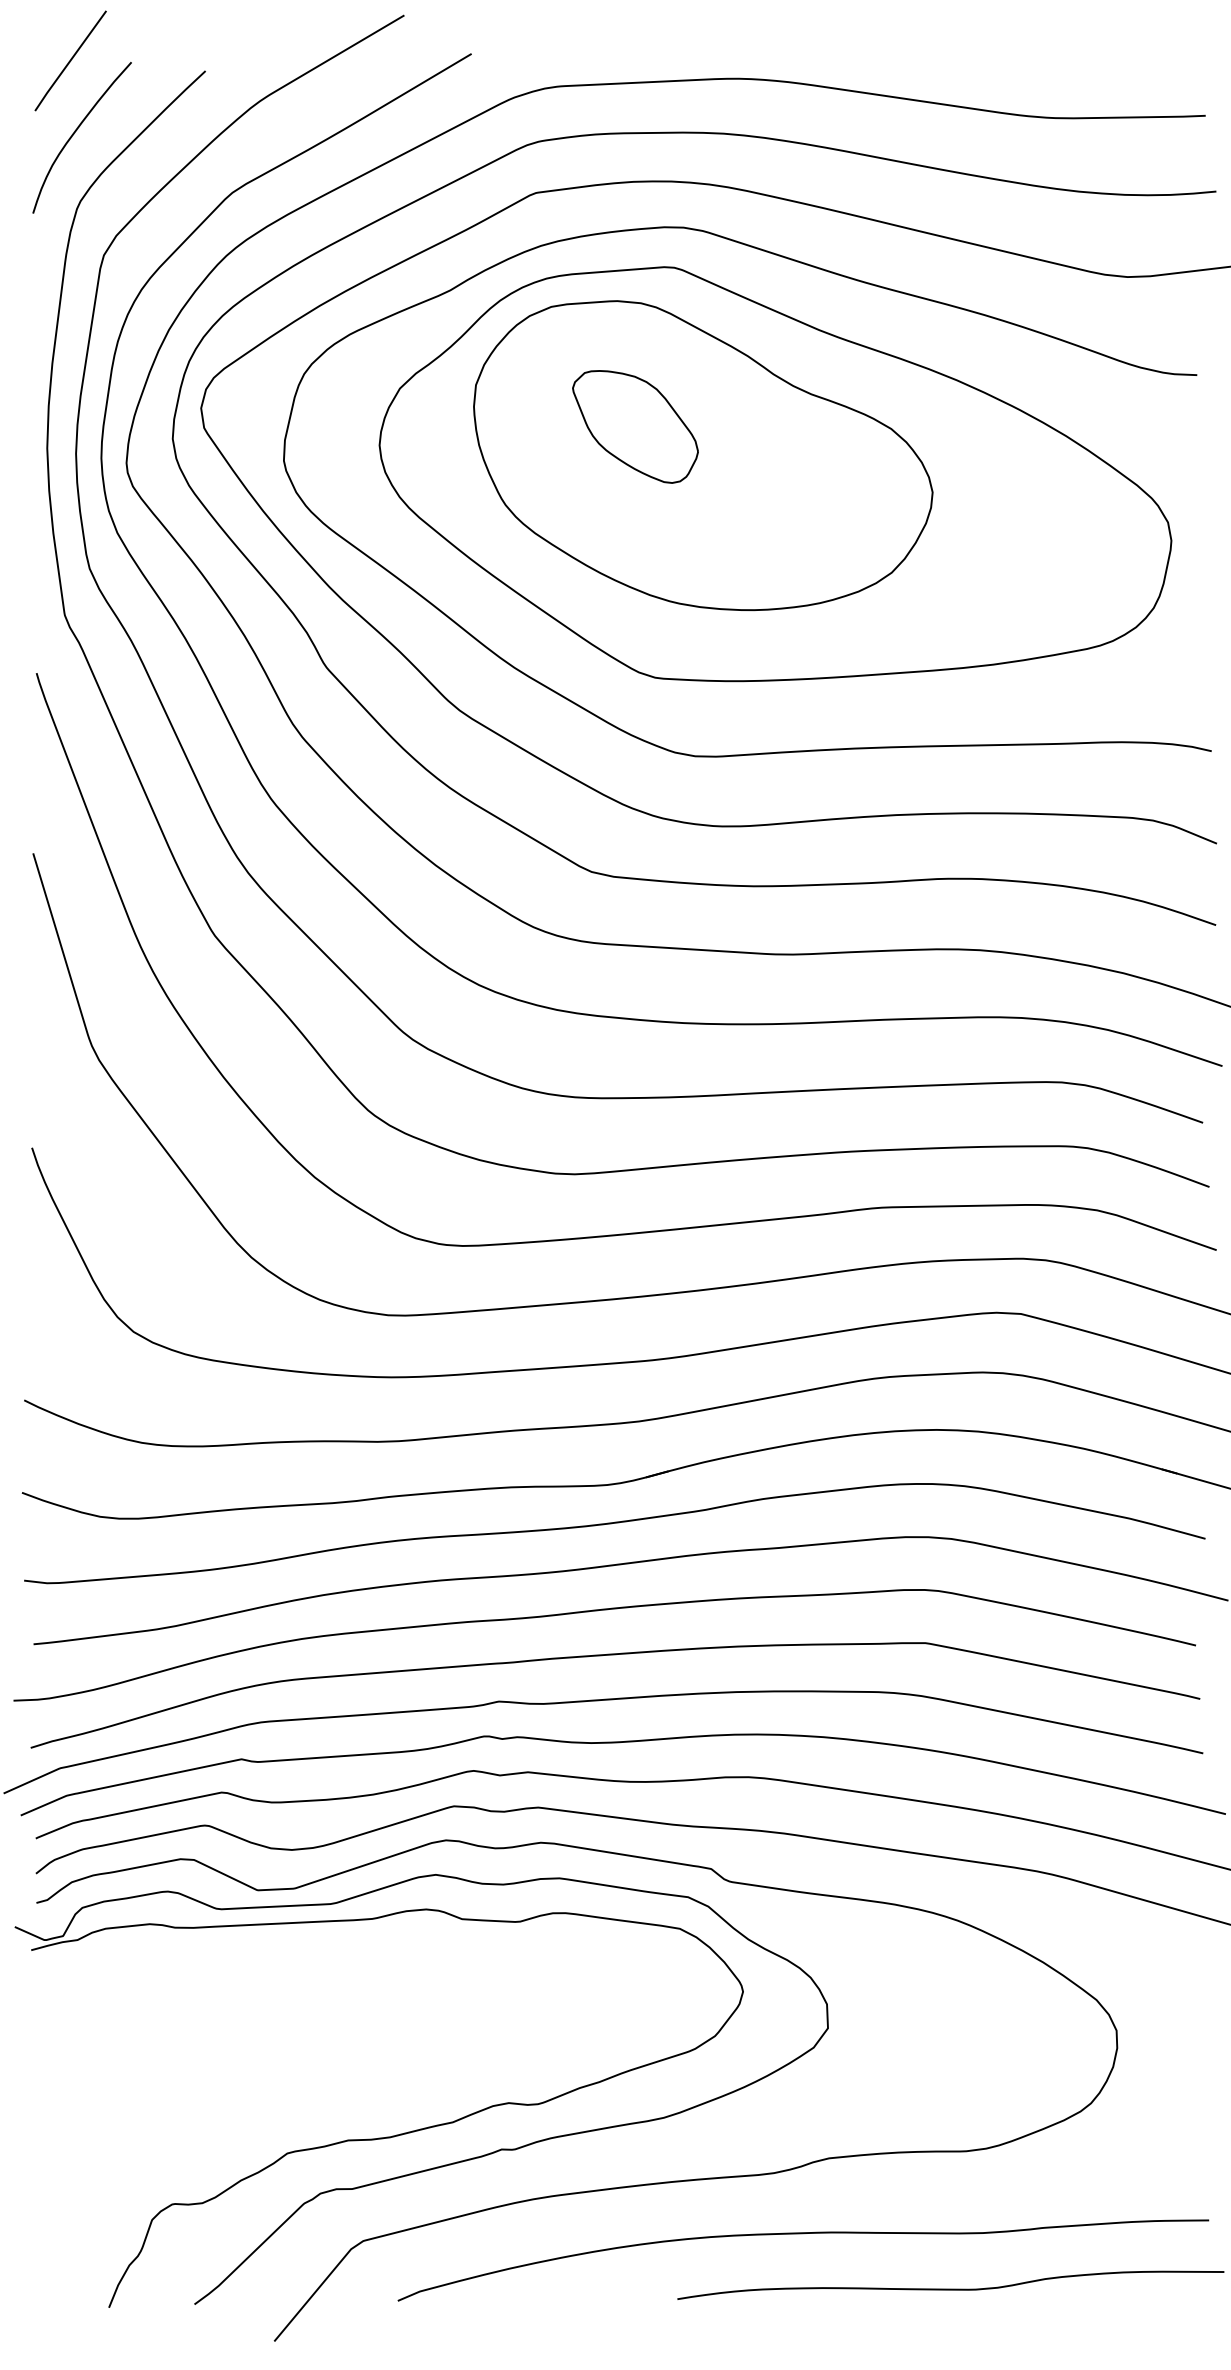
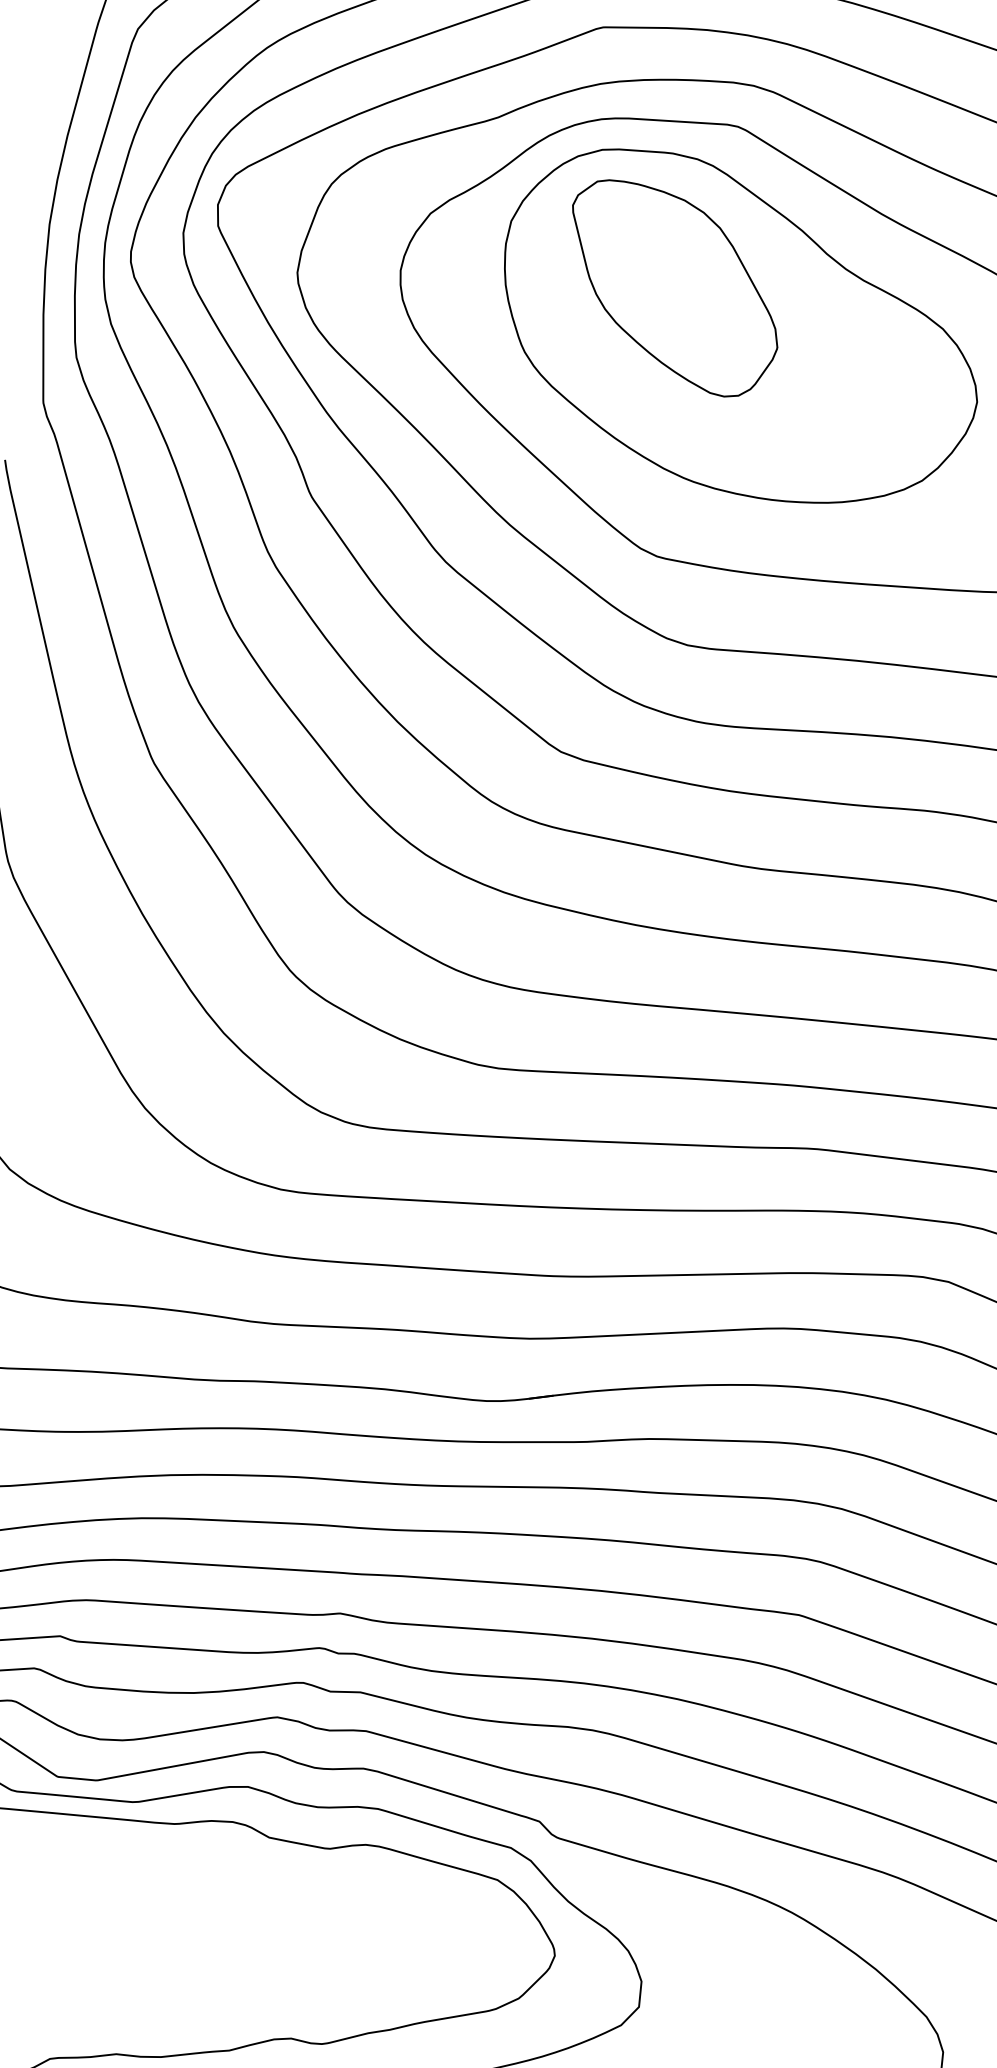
part: (635, 426) -> (673, 288), size x1.67

